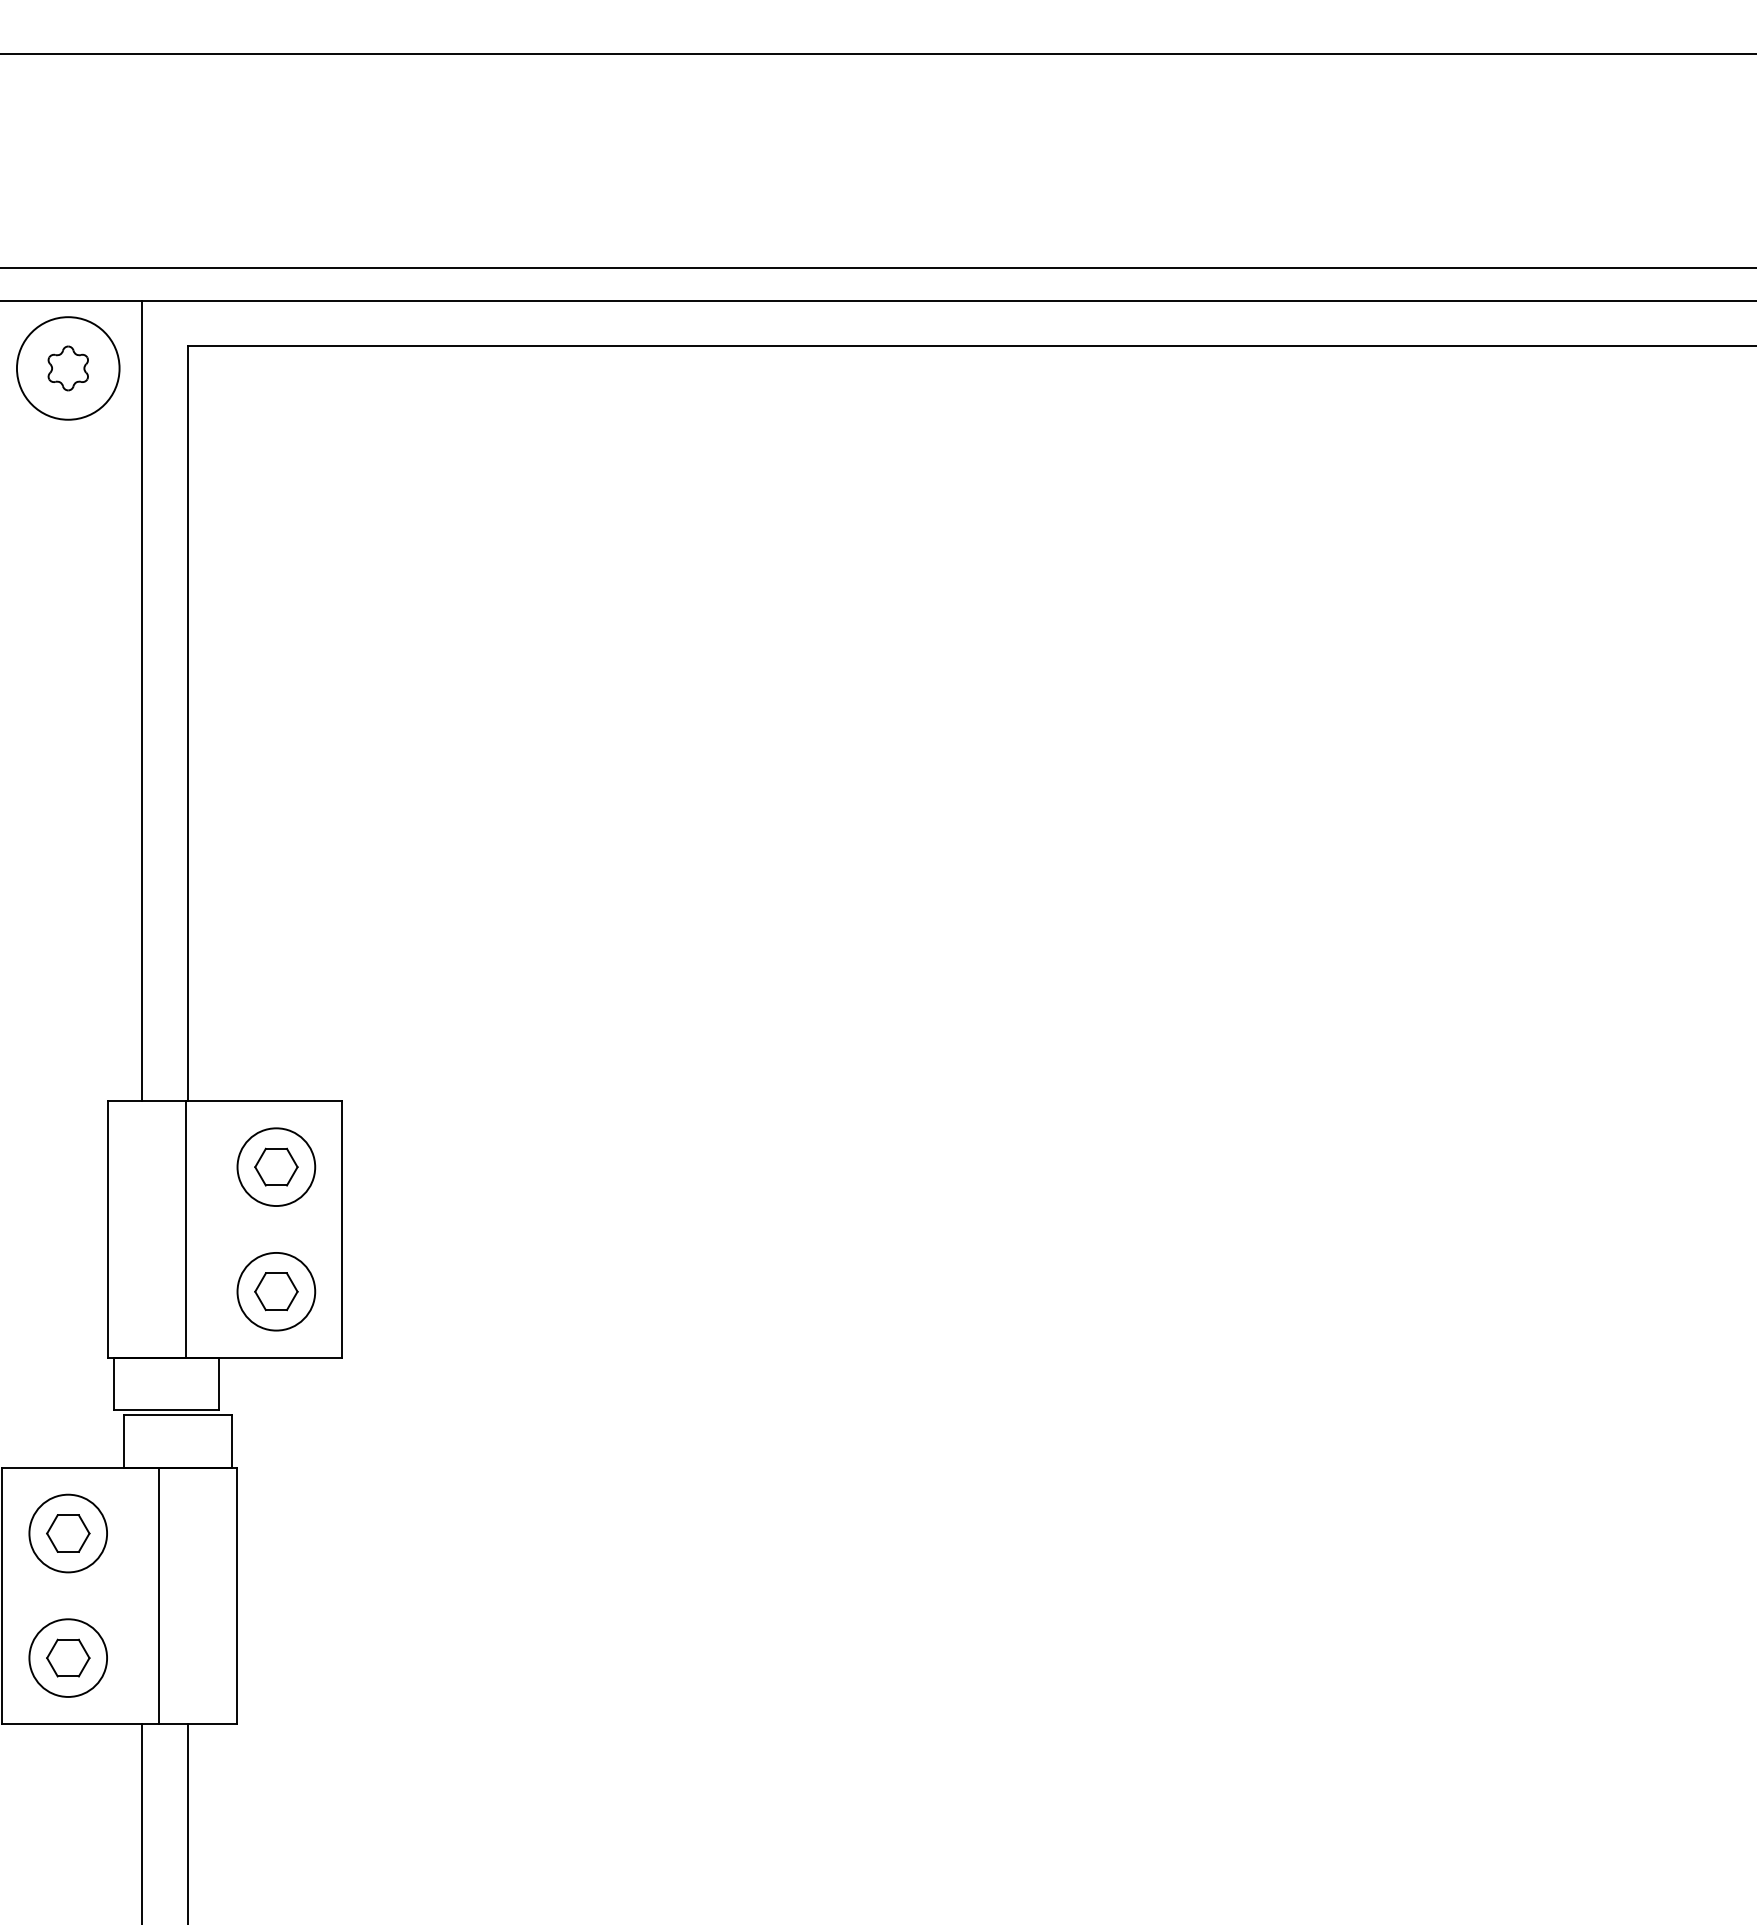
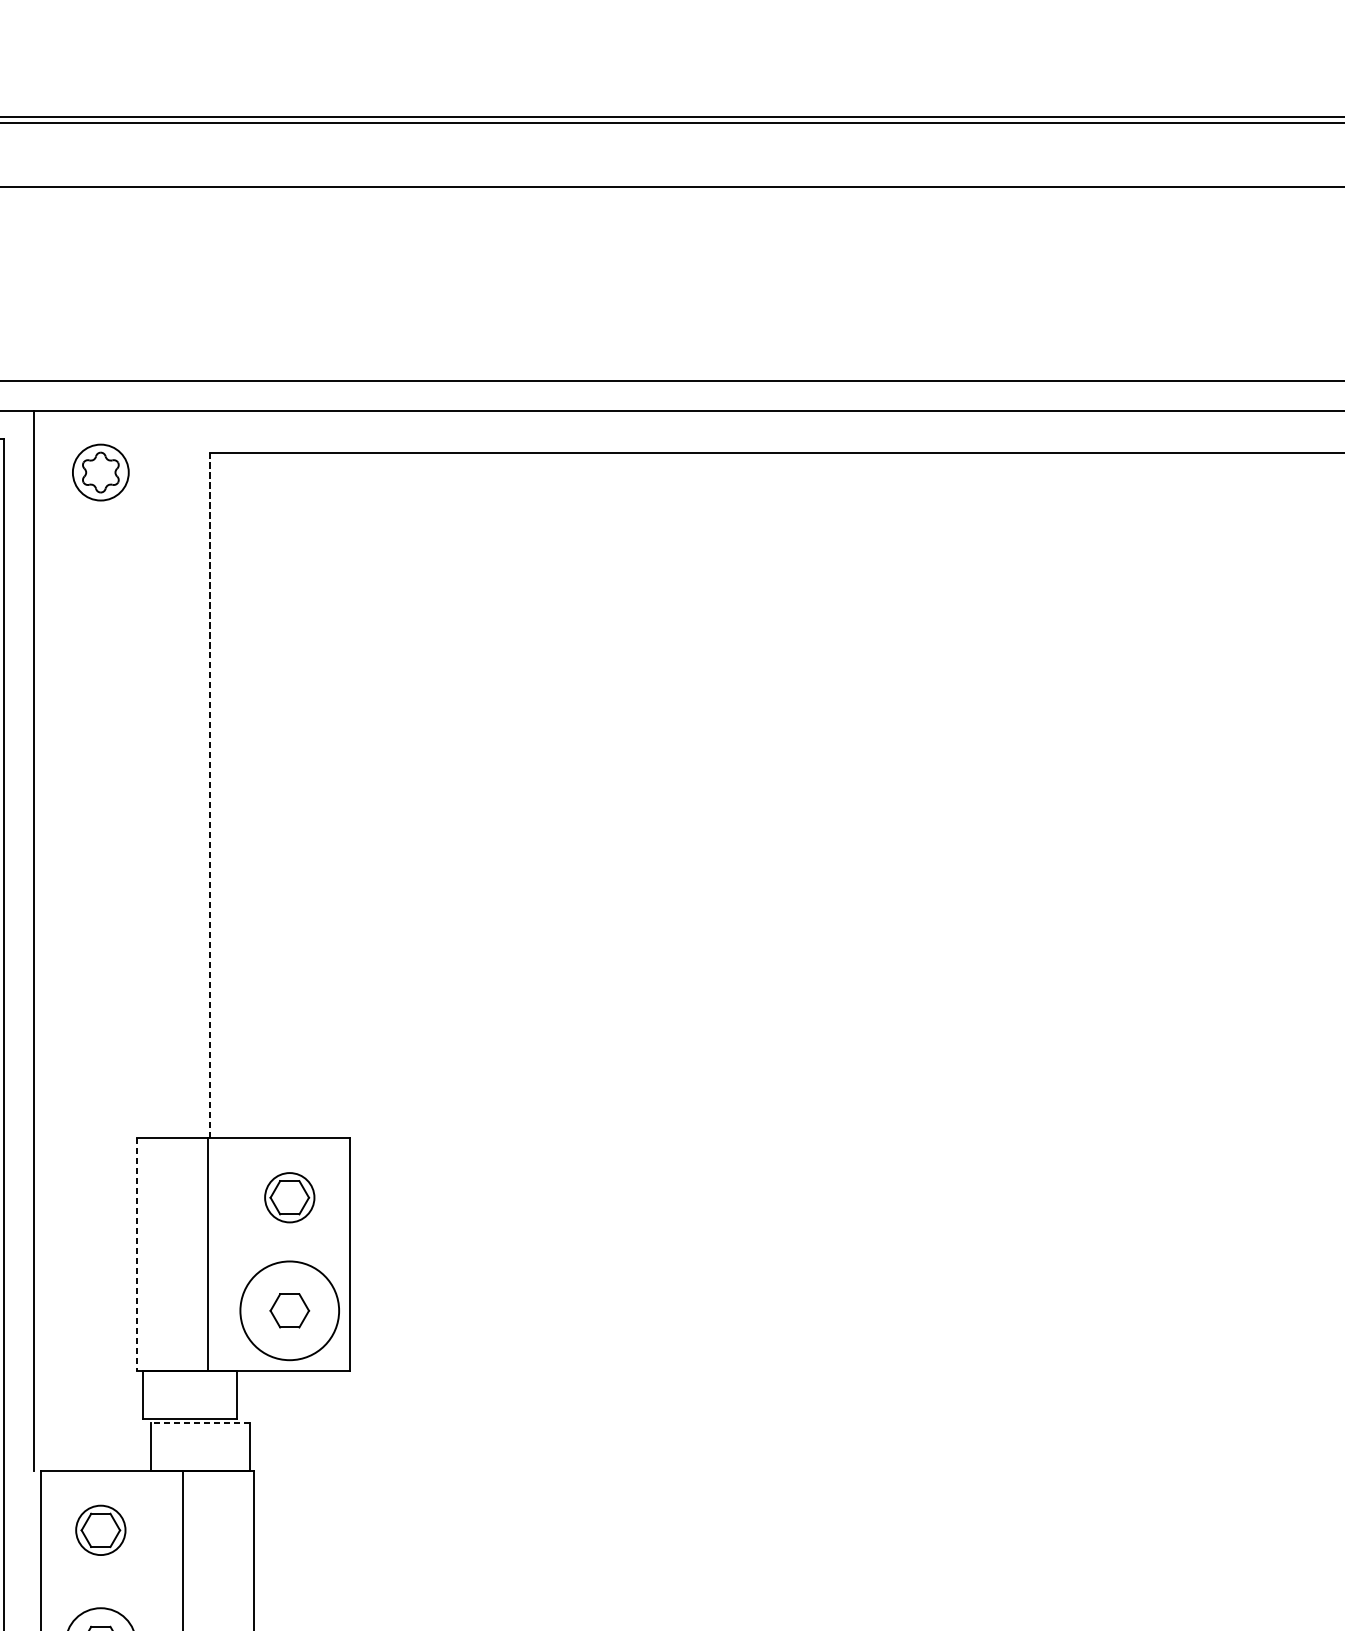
circle: (67, 368) -> (100, 472), size x0.6
line: (141, 700) -> (167, 774), removed
line: (188, 723) -> (209, 794), solid -> dashed
circle: (276, 1167) -> (289, 1198), size x0.7
line: (107, 1229) -> (136, 1254), solid -> dashed
circle: (276, 1291) -> (289, 1310), size x1.4
line: (177, 1414) -> (200, 1422), solid -> dashed
circle: (68, 1533) -> (101, 1530), size x0.7

